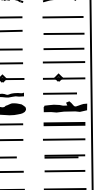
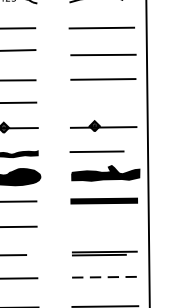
line: (63, 62) -> (102, 101), removed
line: (63, 139) -> (102, 226), removed
line: (65, 171) -> (105, 277), solid -> dashed

